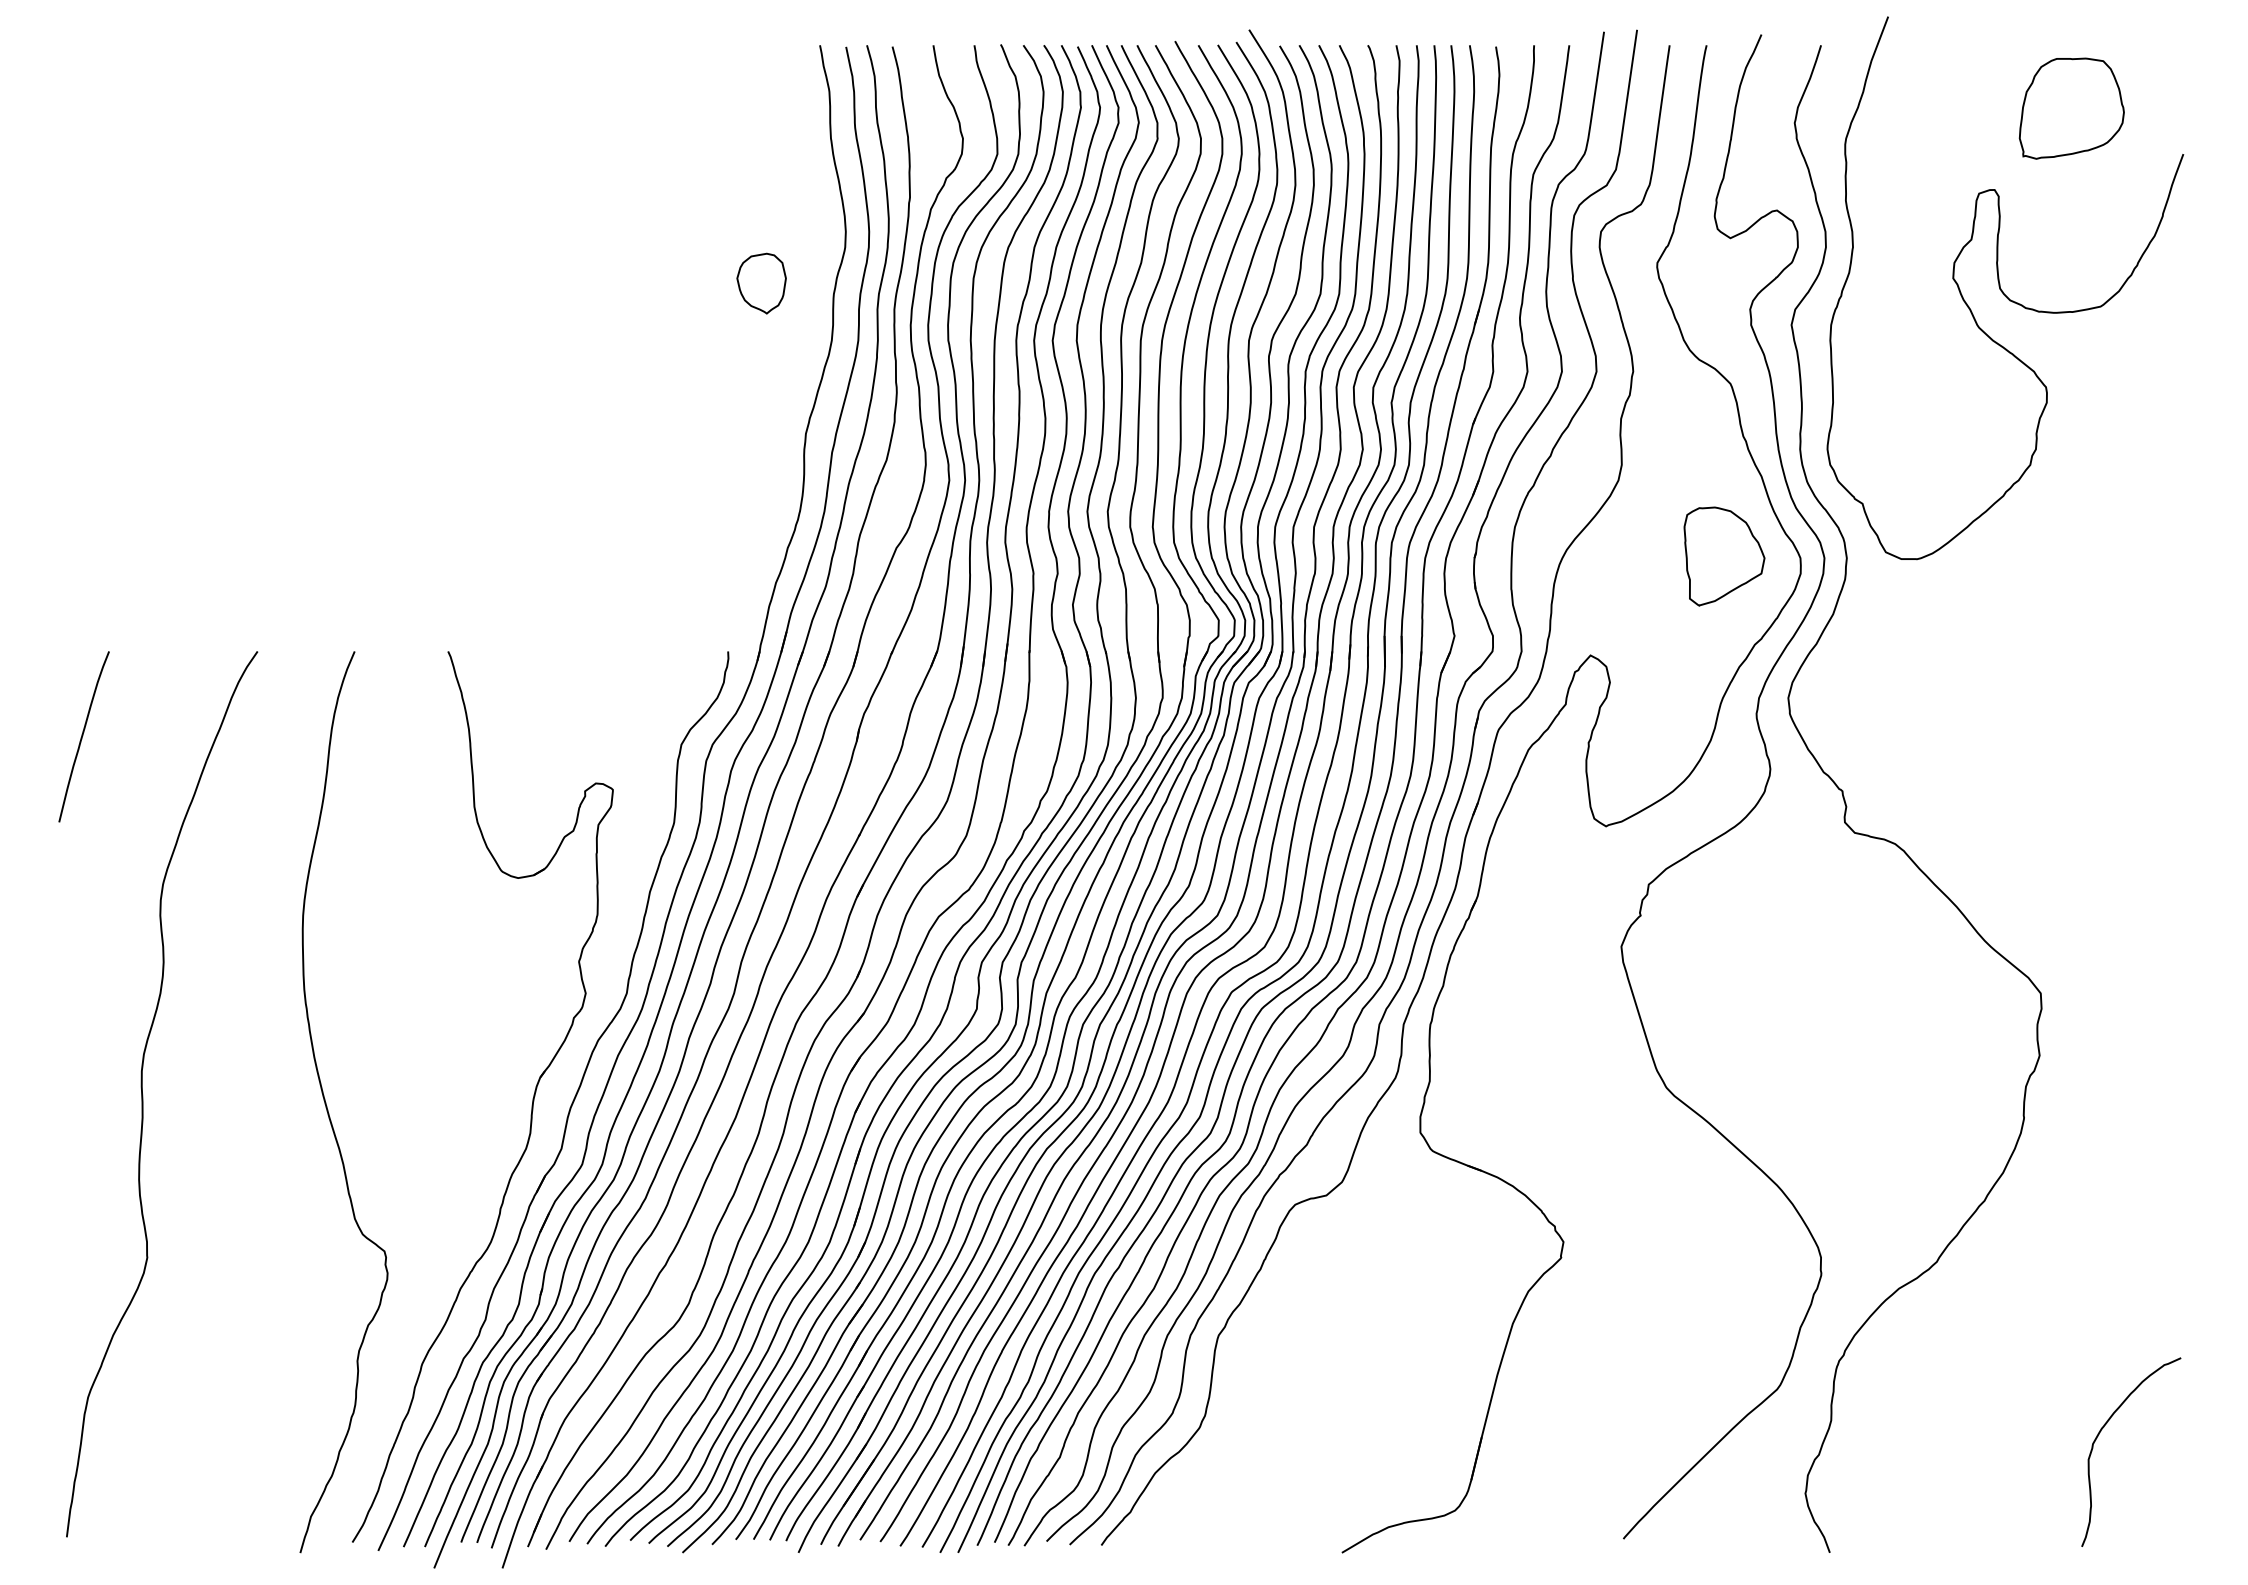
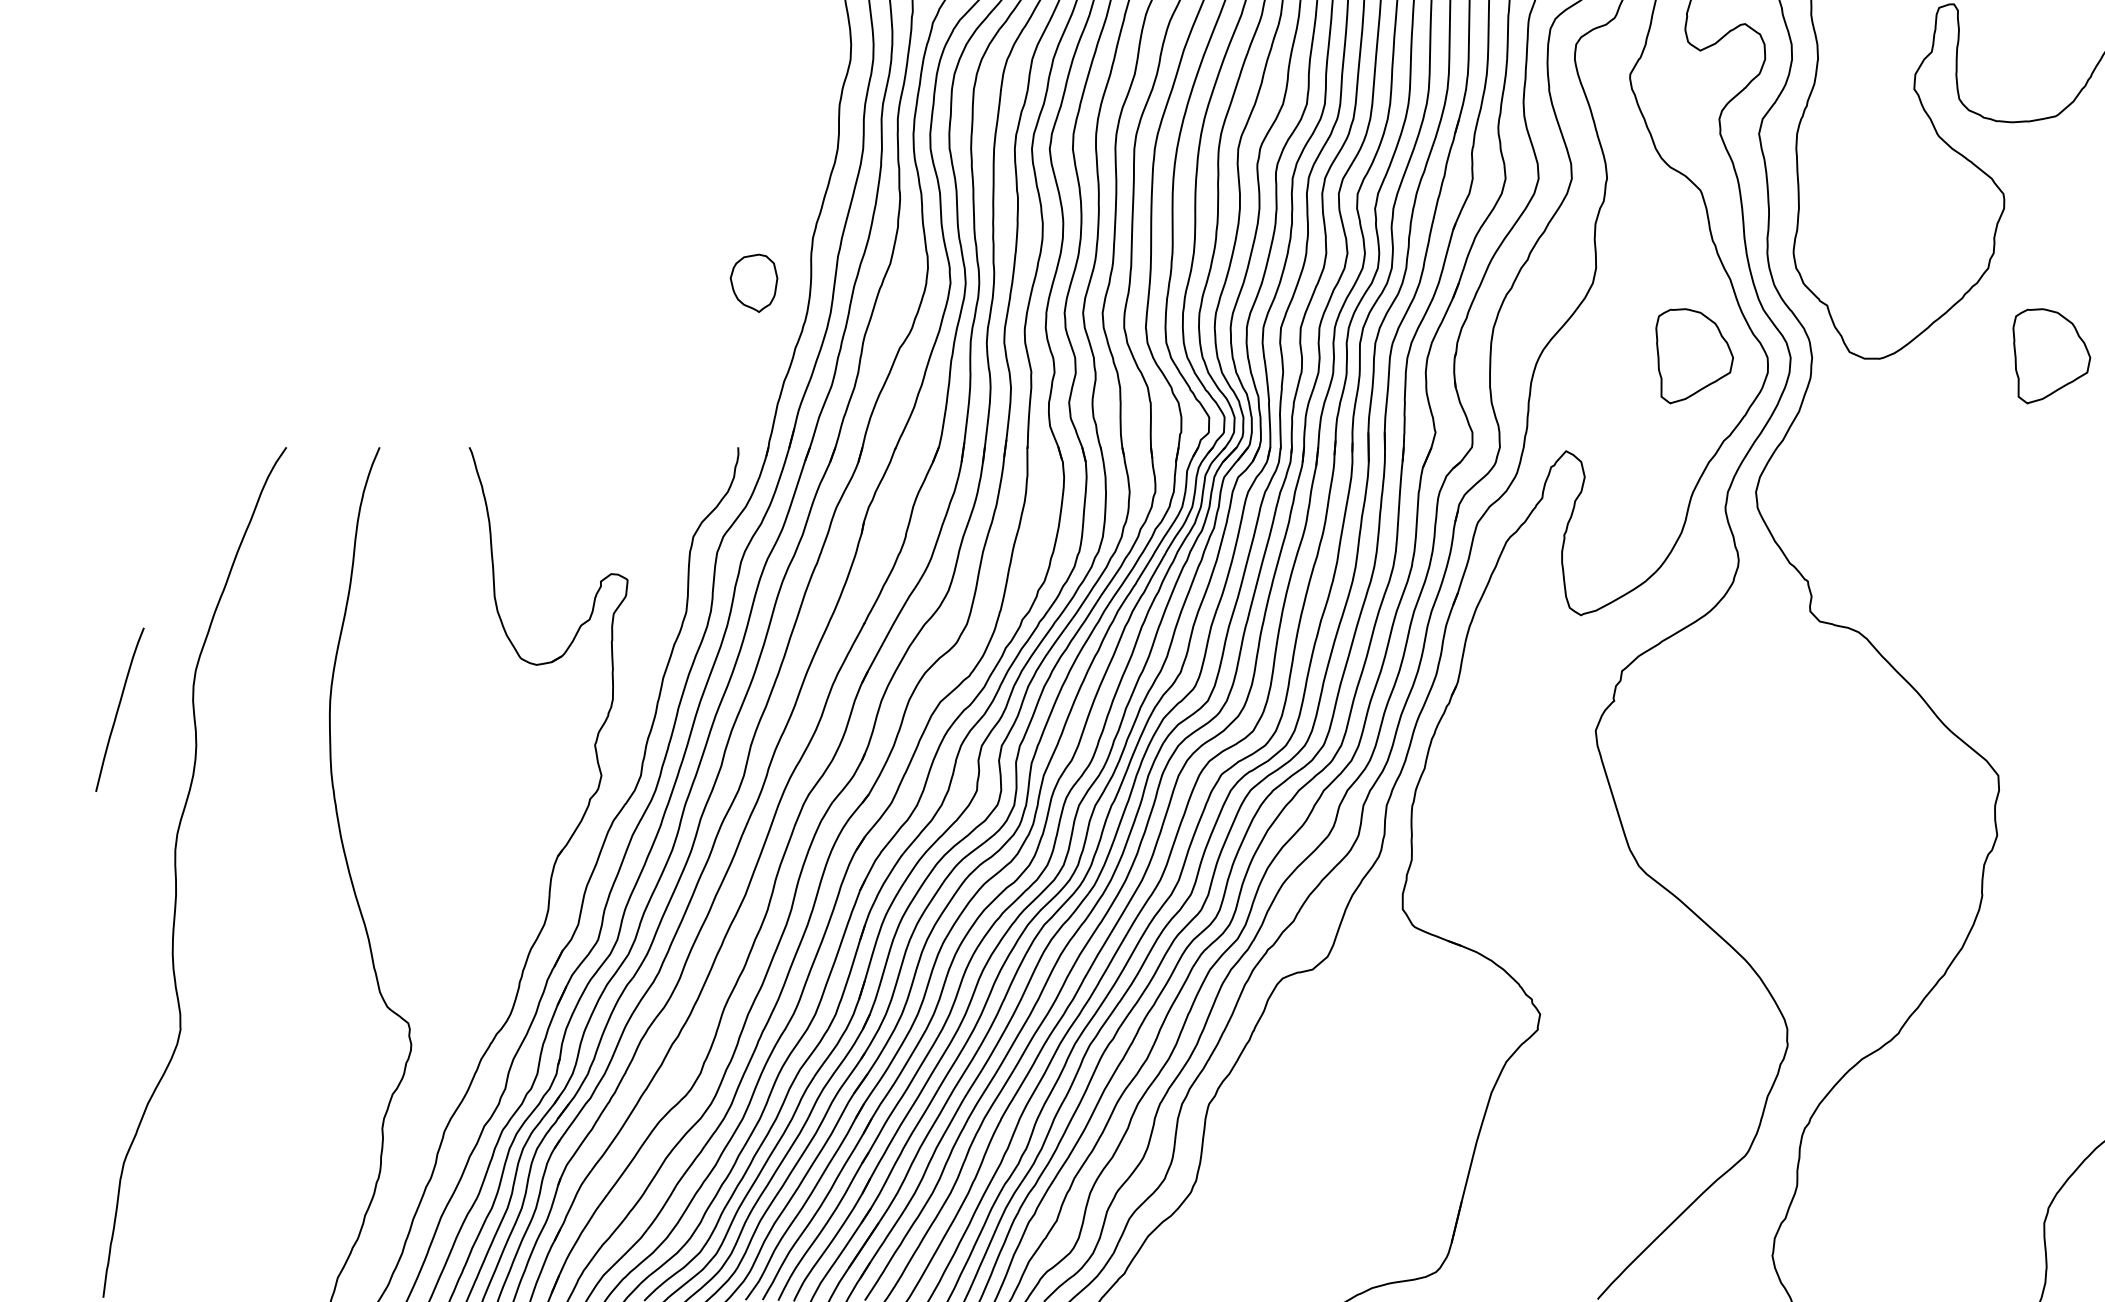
part: (761, 283) -> (753, 283), moved
part: (2096, 556) -> (2051, 356), added
curve: (83, 735) -> (119, 708), moved

